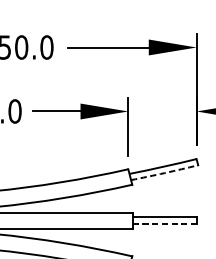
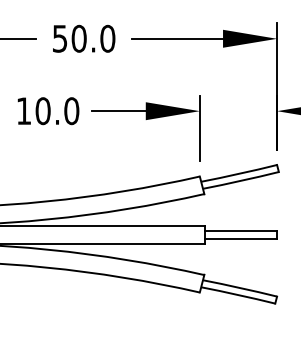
arc: (165, 172) -> (241, 180), dashed -> solid
line: (165, 224) -> (241, 238), dashed -> solid

